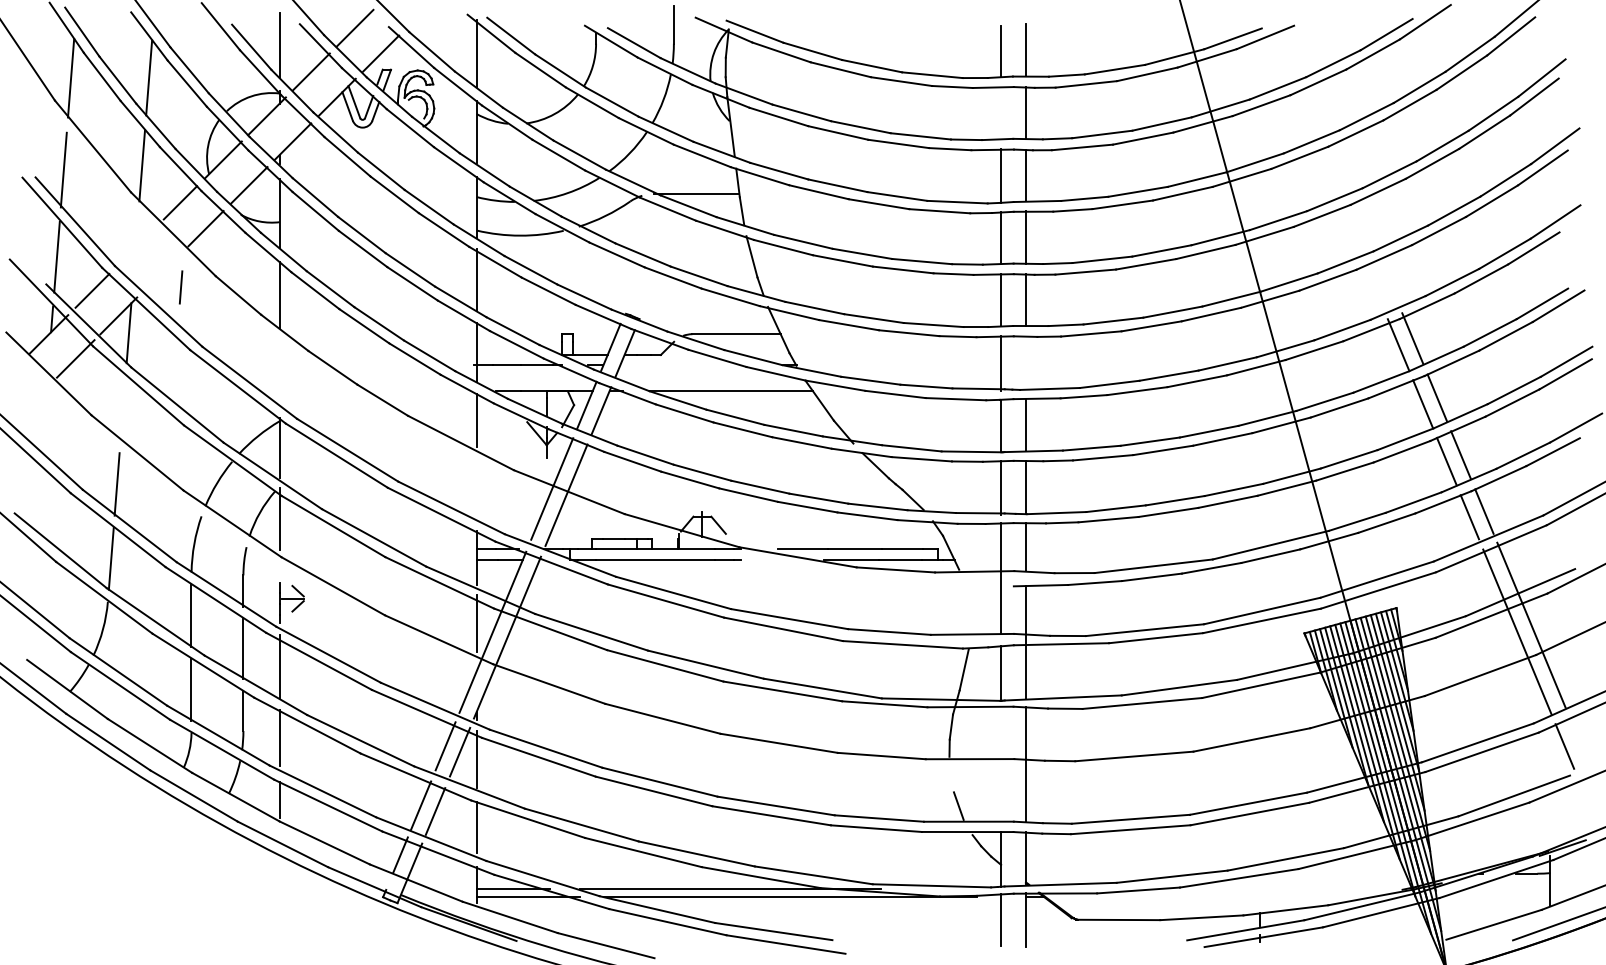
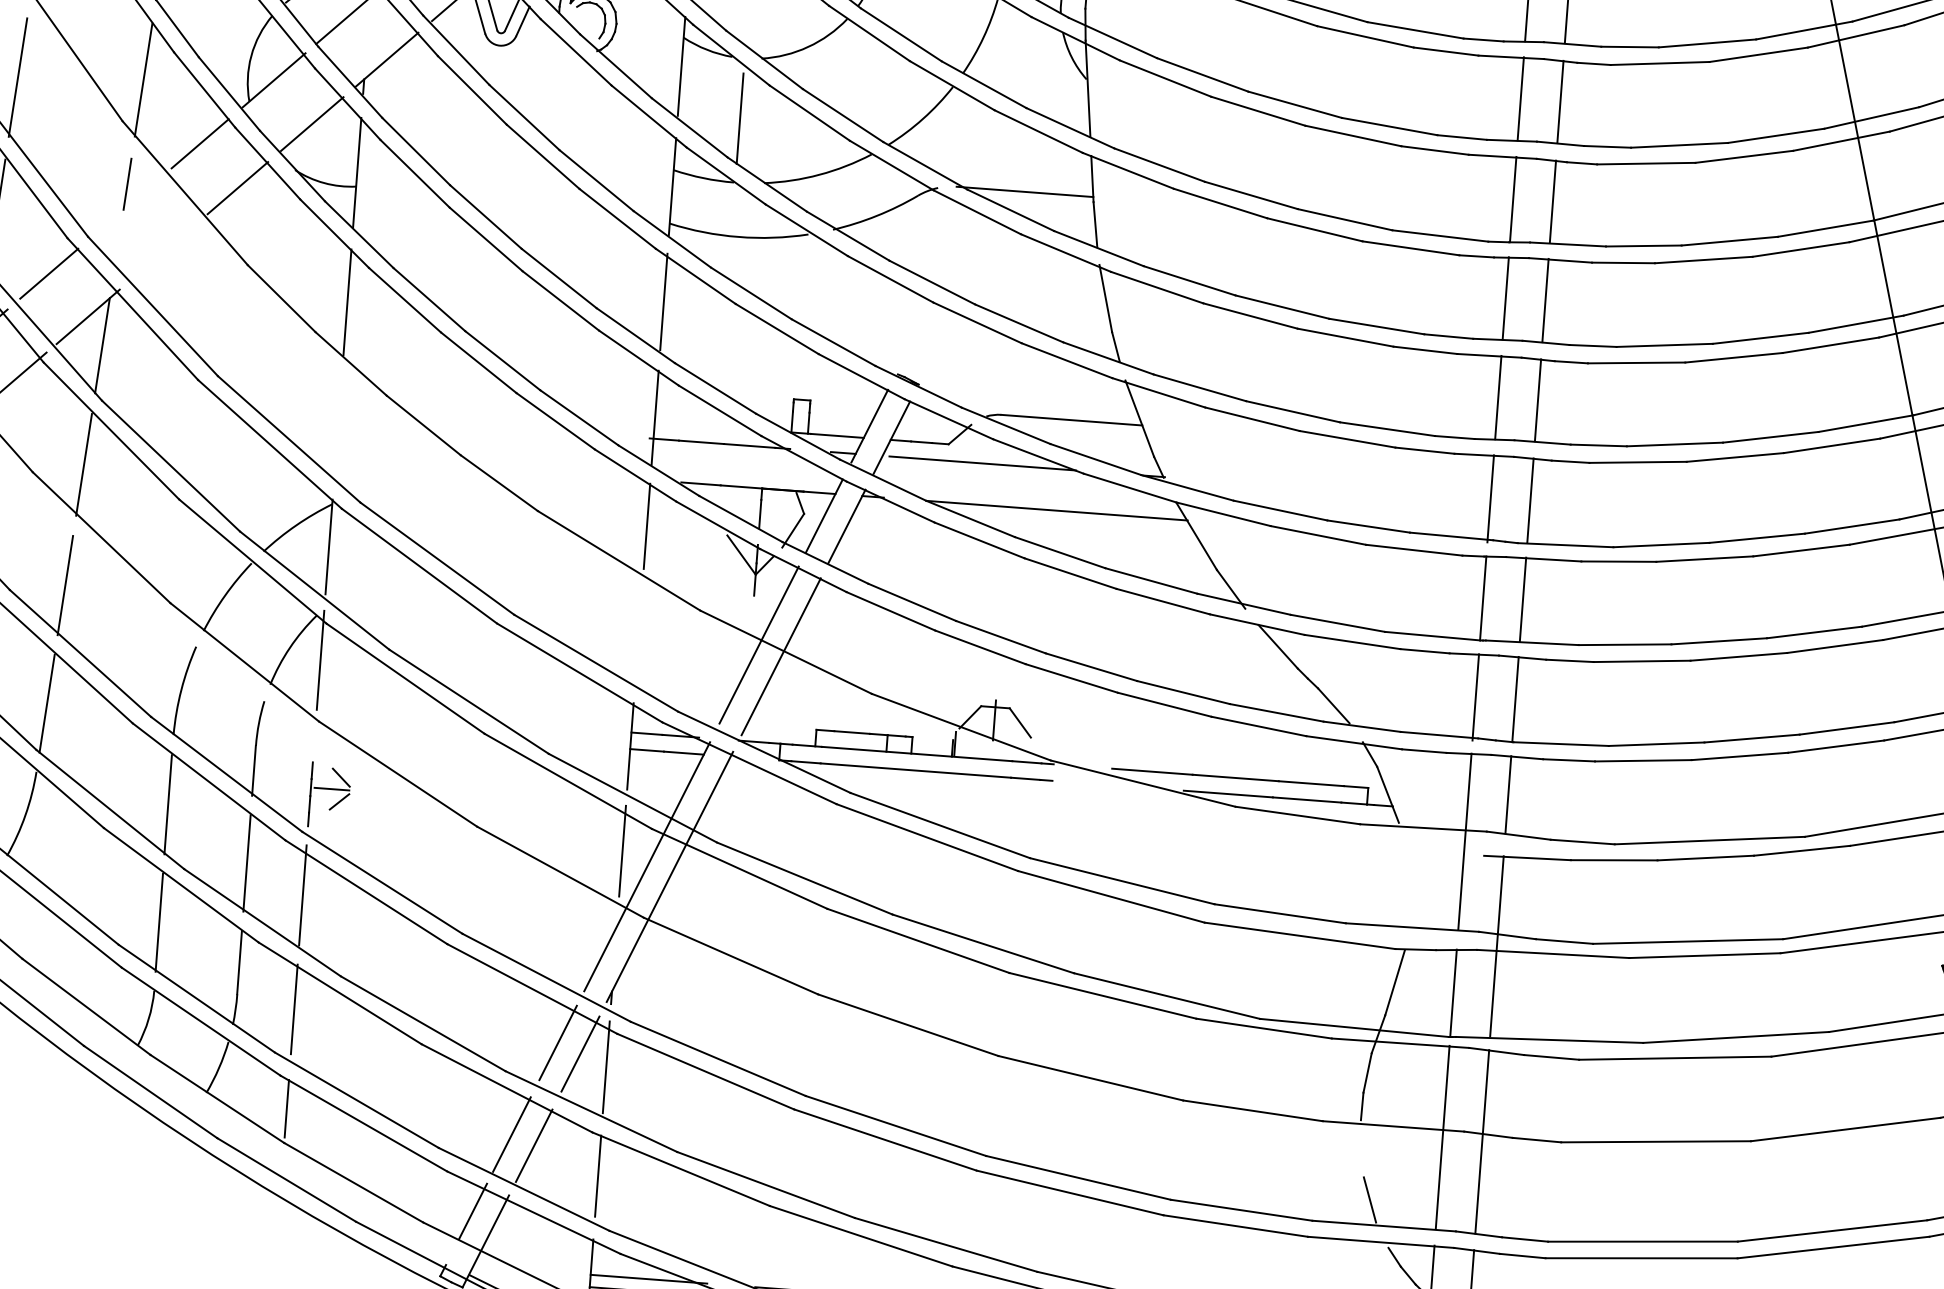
line: (1001, 112) -> (1521, 98), added
line: (515, 161) -> (739, 118), added
line: (180, 287) -> (126, 184), moved
line: (1026, 362) -> (1531, 500), added
line: (682, 365) -> (981, 463), added
line: (122, 408) -> (83, 465), added
line: (1001, 763) -> (1443, 1137), added

